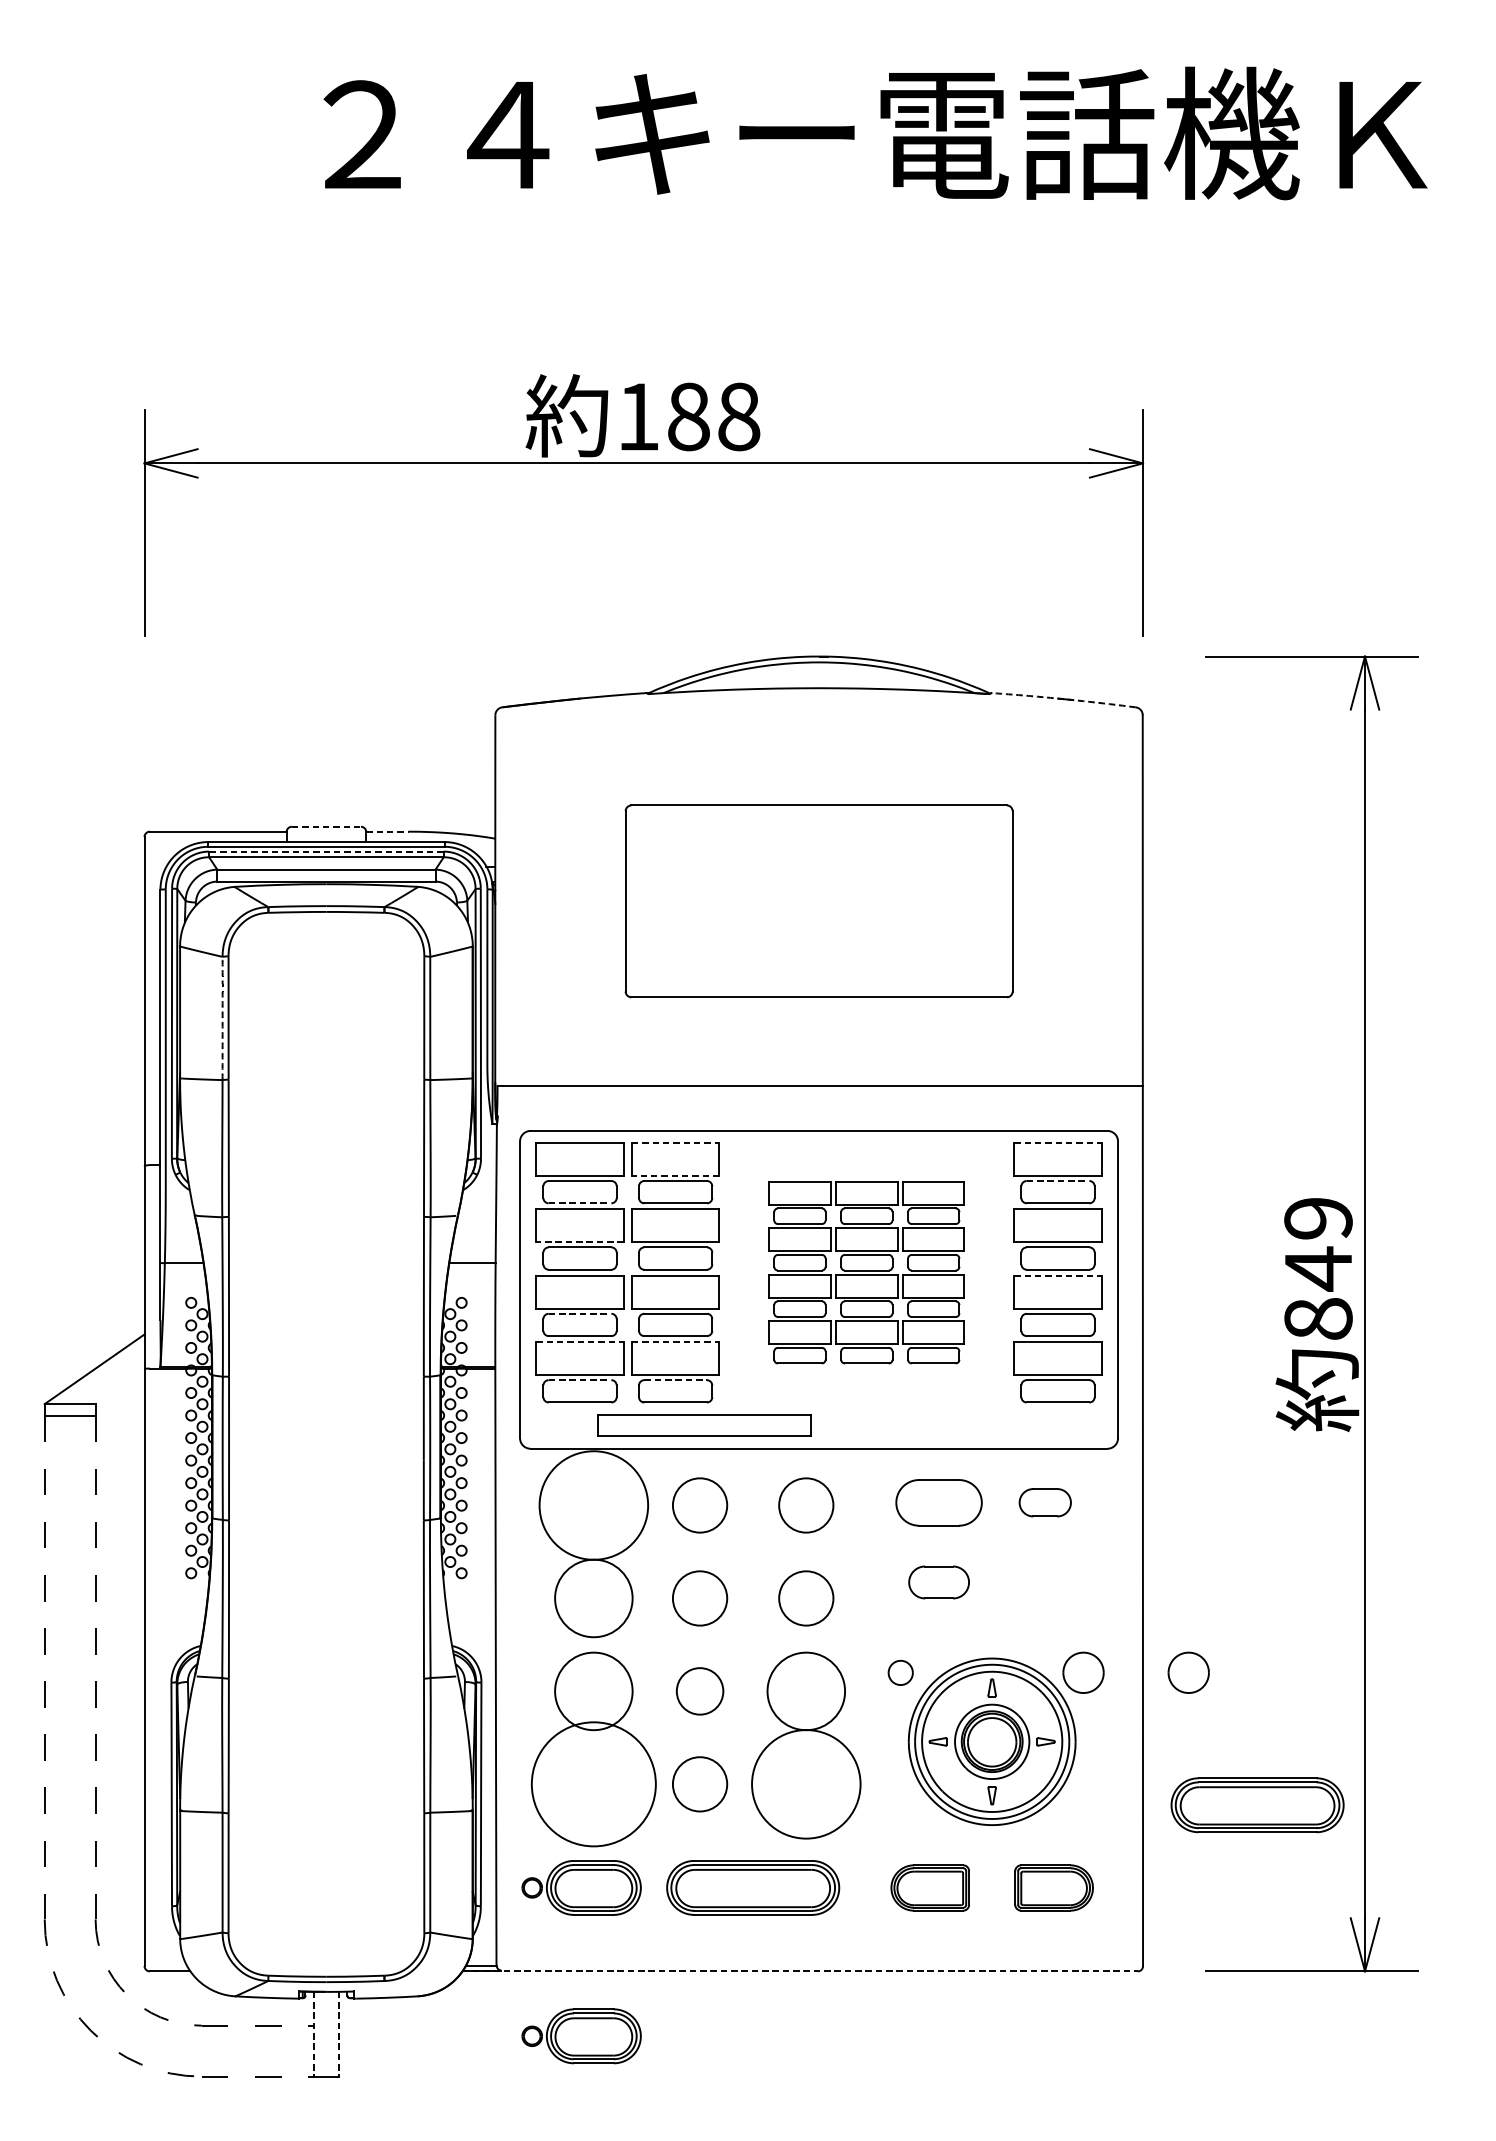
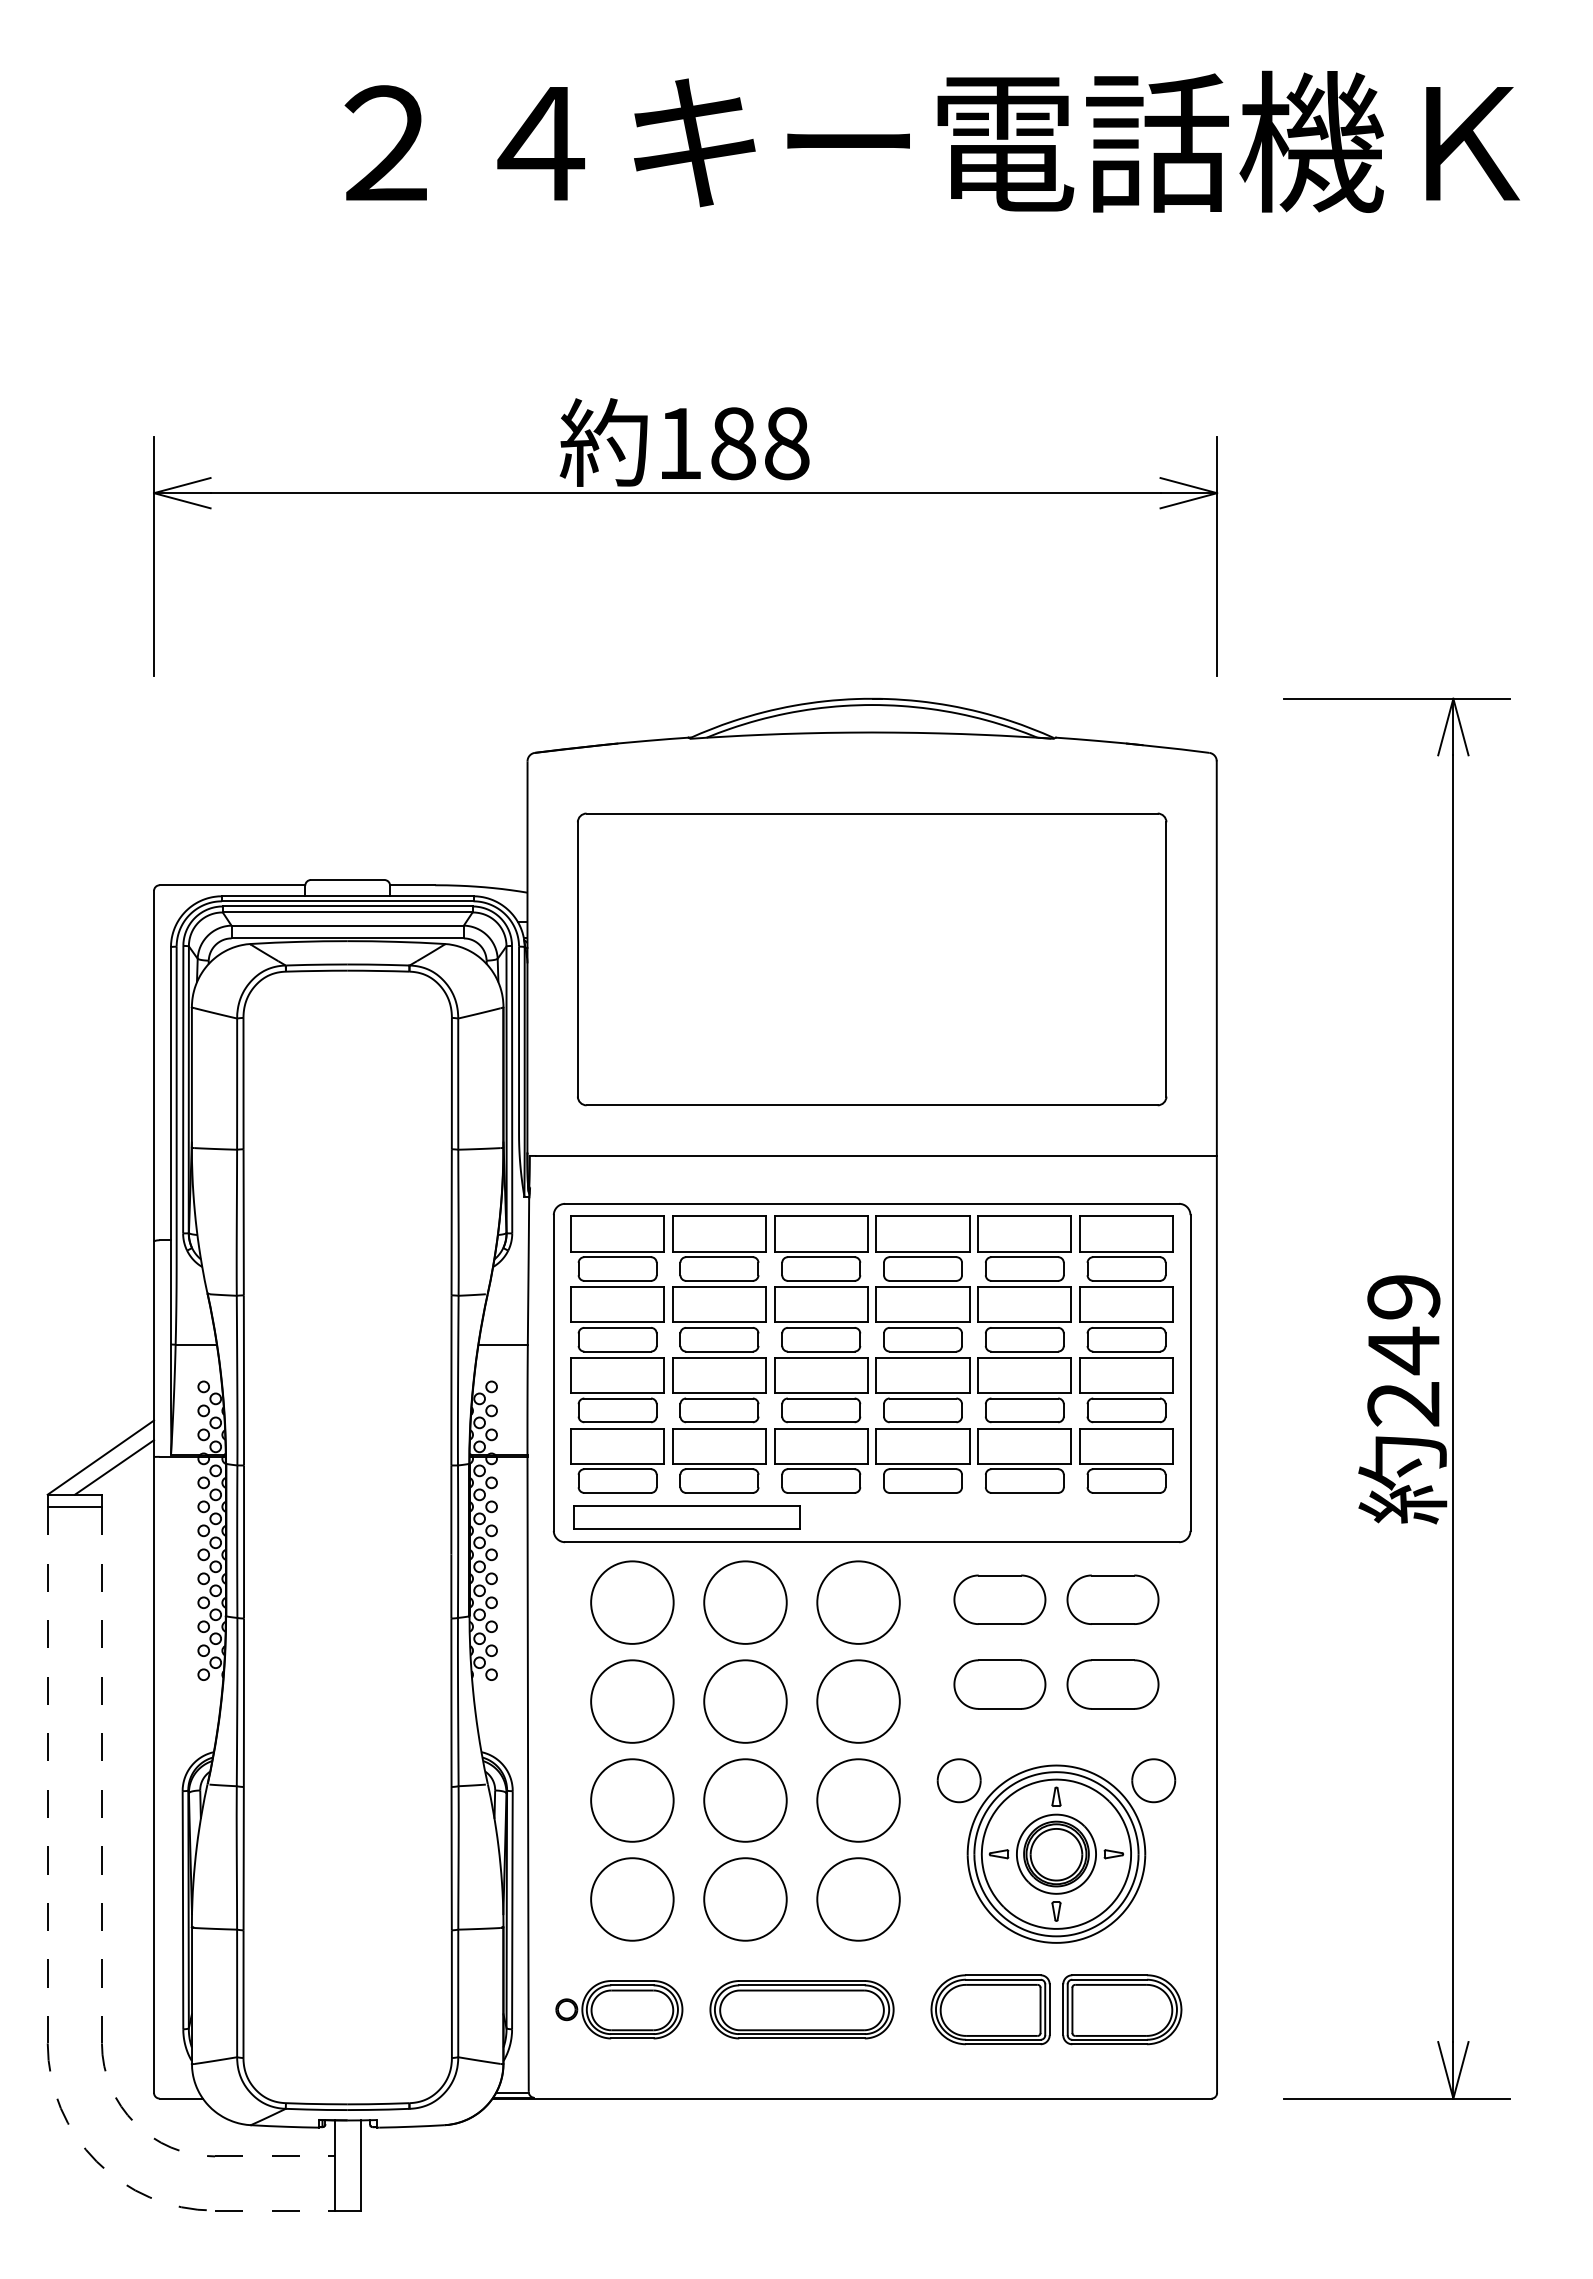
line: (1061, 698) -> (1130, 743), dashed -> solid
line: (326, 827) -> (347, 880), dashed -> solid
line: (387, 831) -> (412, 885), dashed -> solid
line: (326, 851) -> (347, 906), dashed -> solid
part: (819, 901) -> (872, 959), size x1.43
line: (222, 1018) -> (237, 1084), dashed -> solid
line: (675, 1142) -> (719, 1216), dashed -> solid
line: (1057, 1142) -> (1126, 1216), dashed -> solid
line: (675, 1175) -> (719, 1251), dashed -> solid
line: (1058, 1181) -> (1127, 1257), dashed -> solid
line: (580, 1202) -> (618, 1280), dashed -> solid
line: (579, 1242) -> (617, 1322), dashed -> solid
part: (866, 1272) -> (922, 1354), size x1.43
line: (1057, 1275) -> (1126, 1357), dashed -> solid
line: (580, 1313) -> (618, 1398), dashed -> solid
text: (1318, 1318) -> (1403, 1403), 849 -> 249
line: (579, 1341) -> (617, 1428), dashed -> solid
line: (675, 1341) -> (719, 1428), dashed -> solid
line: (107, 1378) -> (114, 1467), added
line: (580, 1380) -> (618, 1469), dashed -> solid
line: (675, 1380) -> (719, 1469), dashed -> solid
part: (703, 1425) -> (686, 1517), moved
part: (1044, 1502) -> (1112, 1599), size x1.67
circle: (593, 1505) -> (632, 1602), size x0.71
circle: (700, 1505) -> (745, 1602), size x1.43
circle: (806, 1505) -> (858, 1602), size x1.43
part: (938, 1582) -> (999, 1684), size x1.43
part: (1044, 1582) -> (1112, 1684), added
circle: (700, 1598) -> (745, 1701), size x1.43
circle: (806, 1598) -> (858, 1701), size x1.43
part: (900, 1672) -> (958, 1780), size x1.67
part: (1188, 1672) -> (1265, 1780), removed
circle: (700, 1691) -> (745, 1800), size x1.67
circle: (593, 1784) -> (632, 1899), size x0.62
circle: (700, 1784) -> (745, 1899), size x1.43
circle: (806, 1784) -> (858, 1899), size x0.71
part: (1257, 1805) -> (1338, 1921), removed
part: (930, 1887) -> (990, 2009), size x1.43
part: (1054, 1887) -> (1122, 2009), size x1.43
line: (800, 1971) -> (852, 2098), dashed -> solid
line: (314, 2034) -> (334, 2165), dashed -> solid
line: (338, 2034) -> (360, 2165), dashed -> solid
part: (581, 2036) -> (619, 2167), removed

